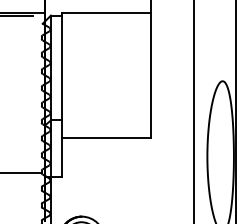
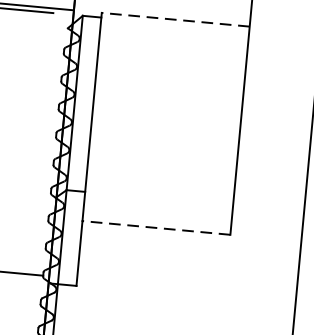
line: (106, 12) -> (175, 19), solid -> dashed
line: (106, 137) -> (156, 227), solid -> dashed

